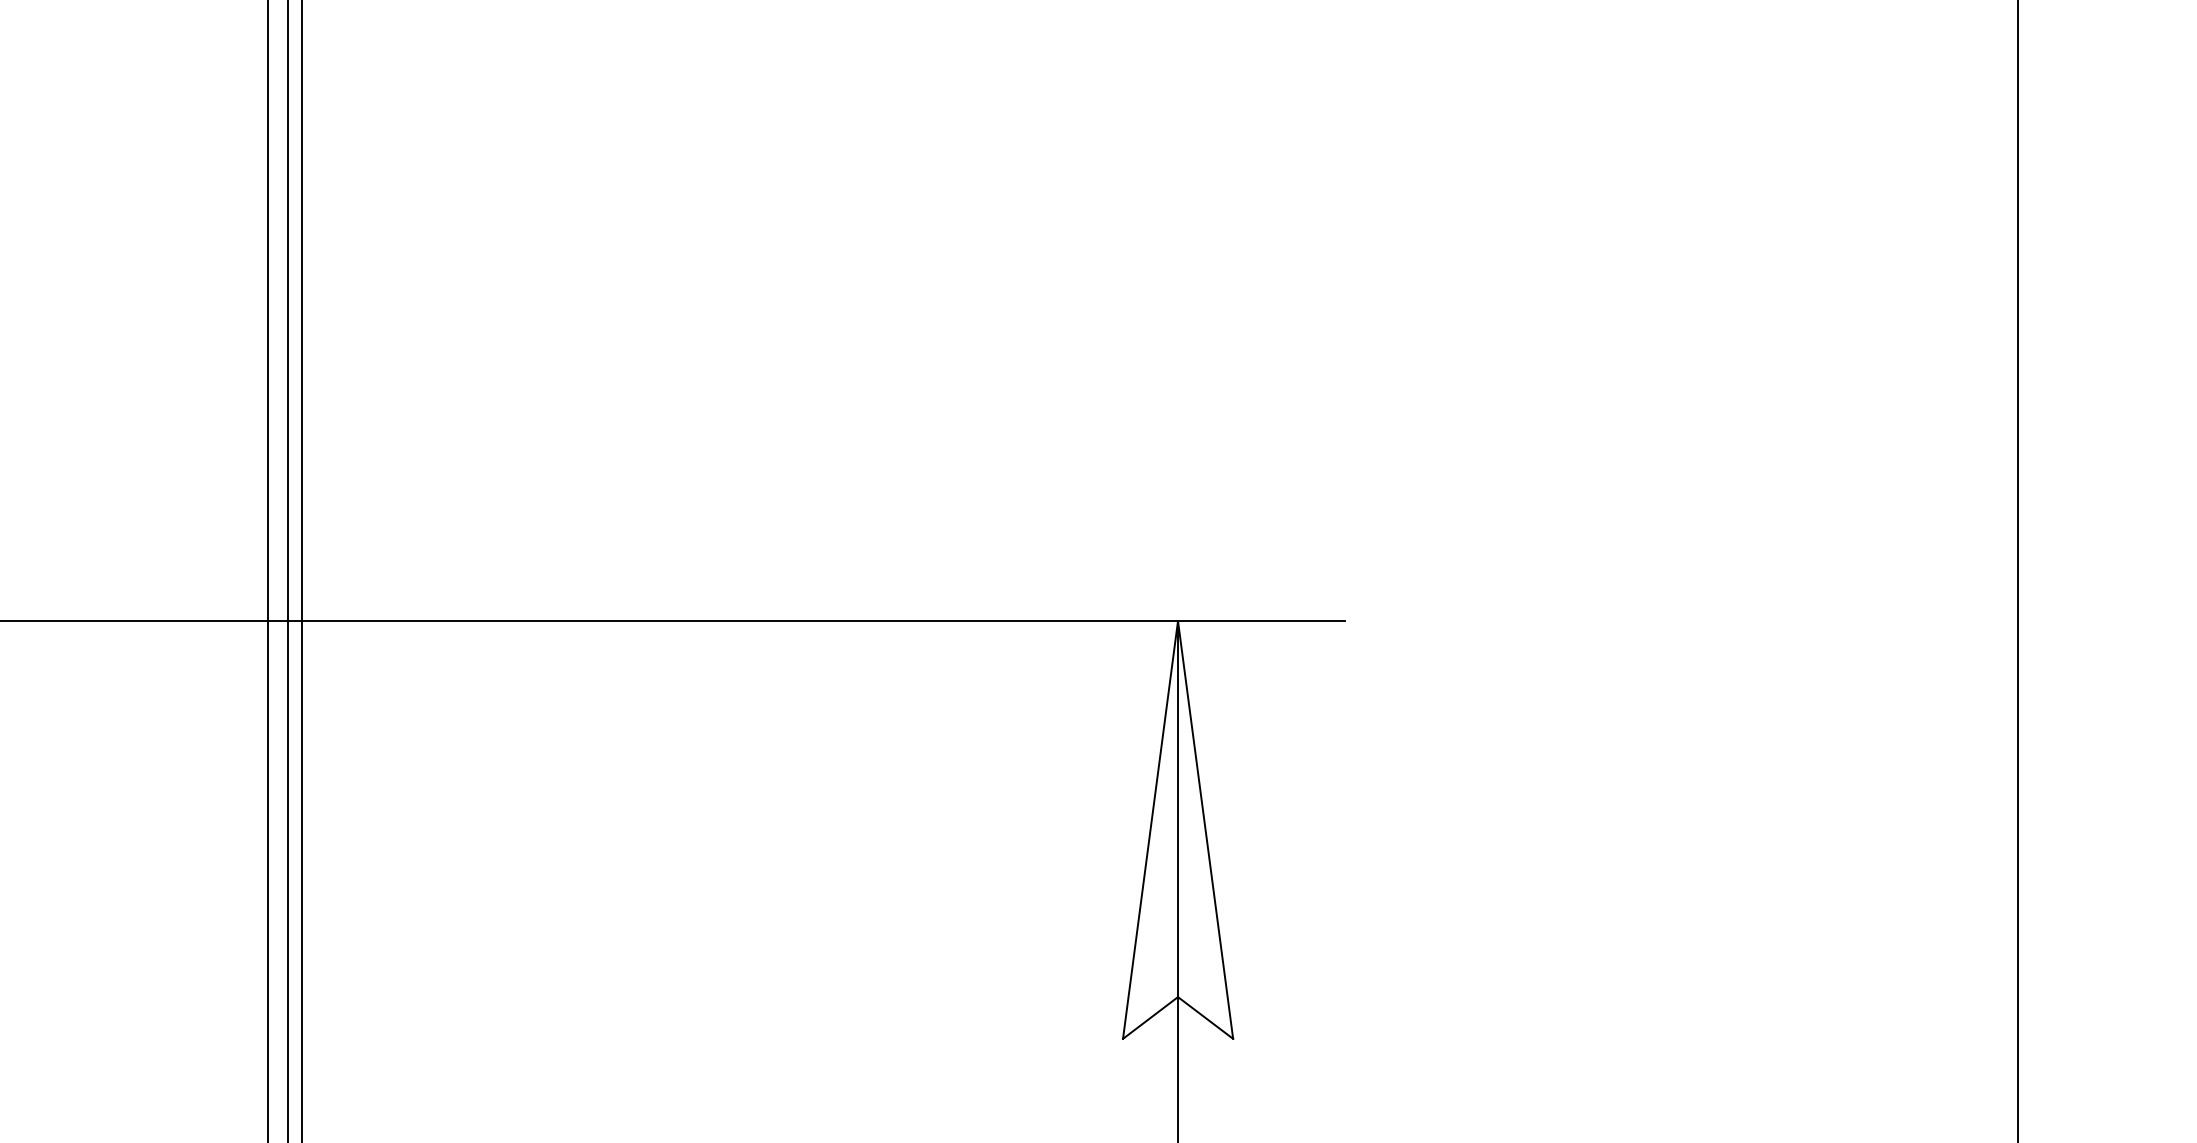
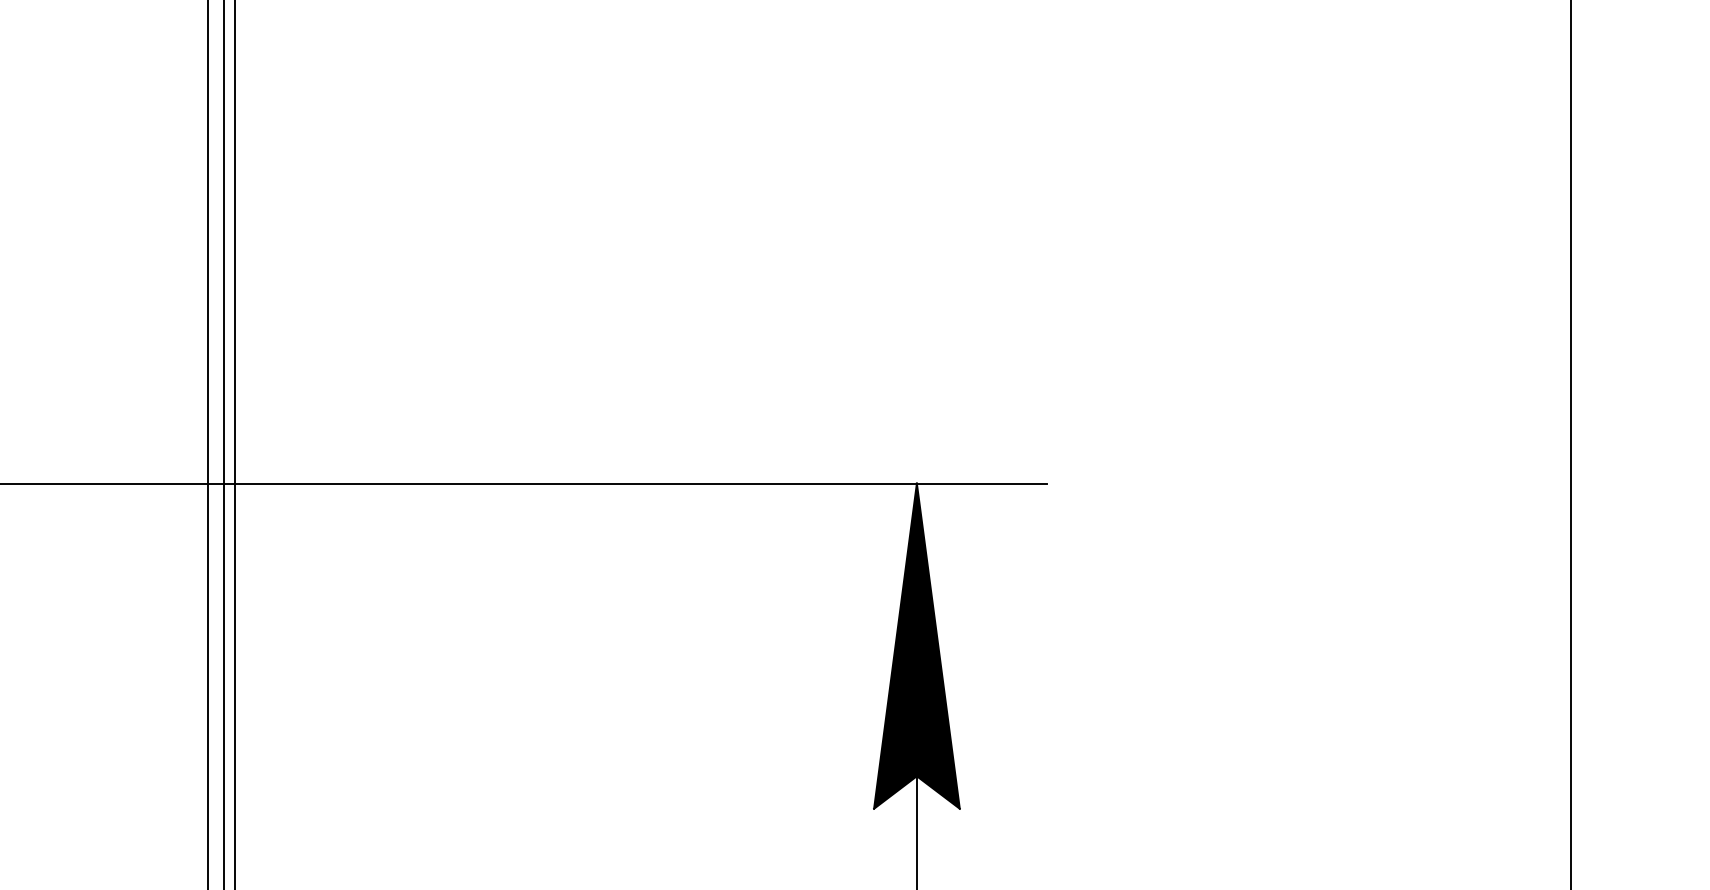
fill: (1177, 829) -> (916, 645), added

